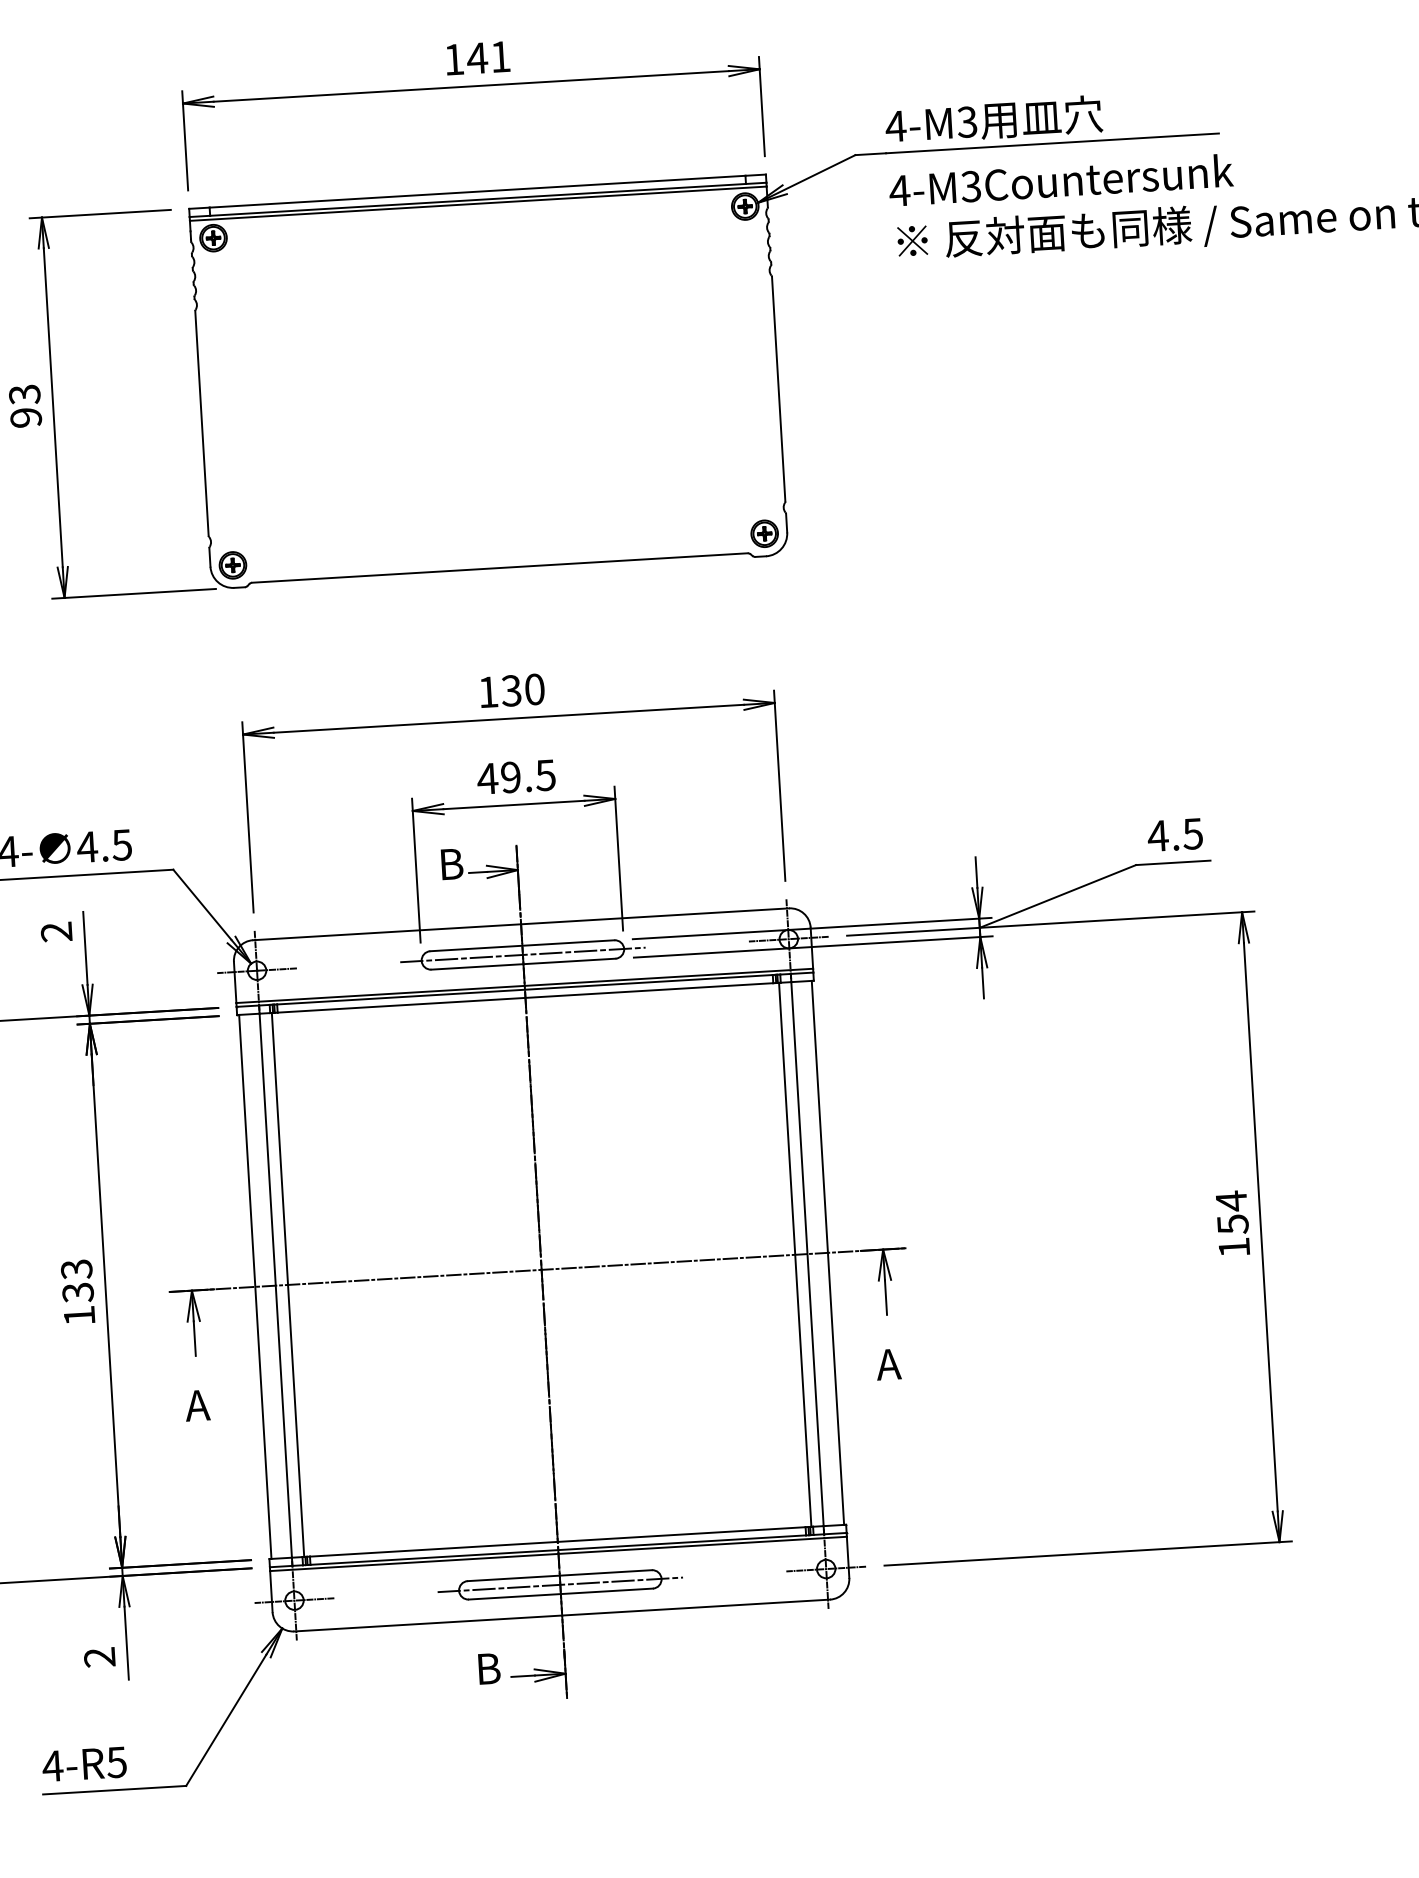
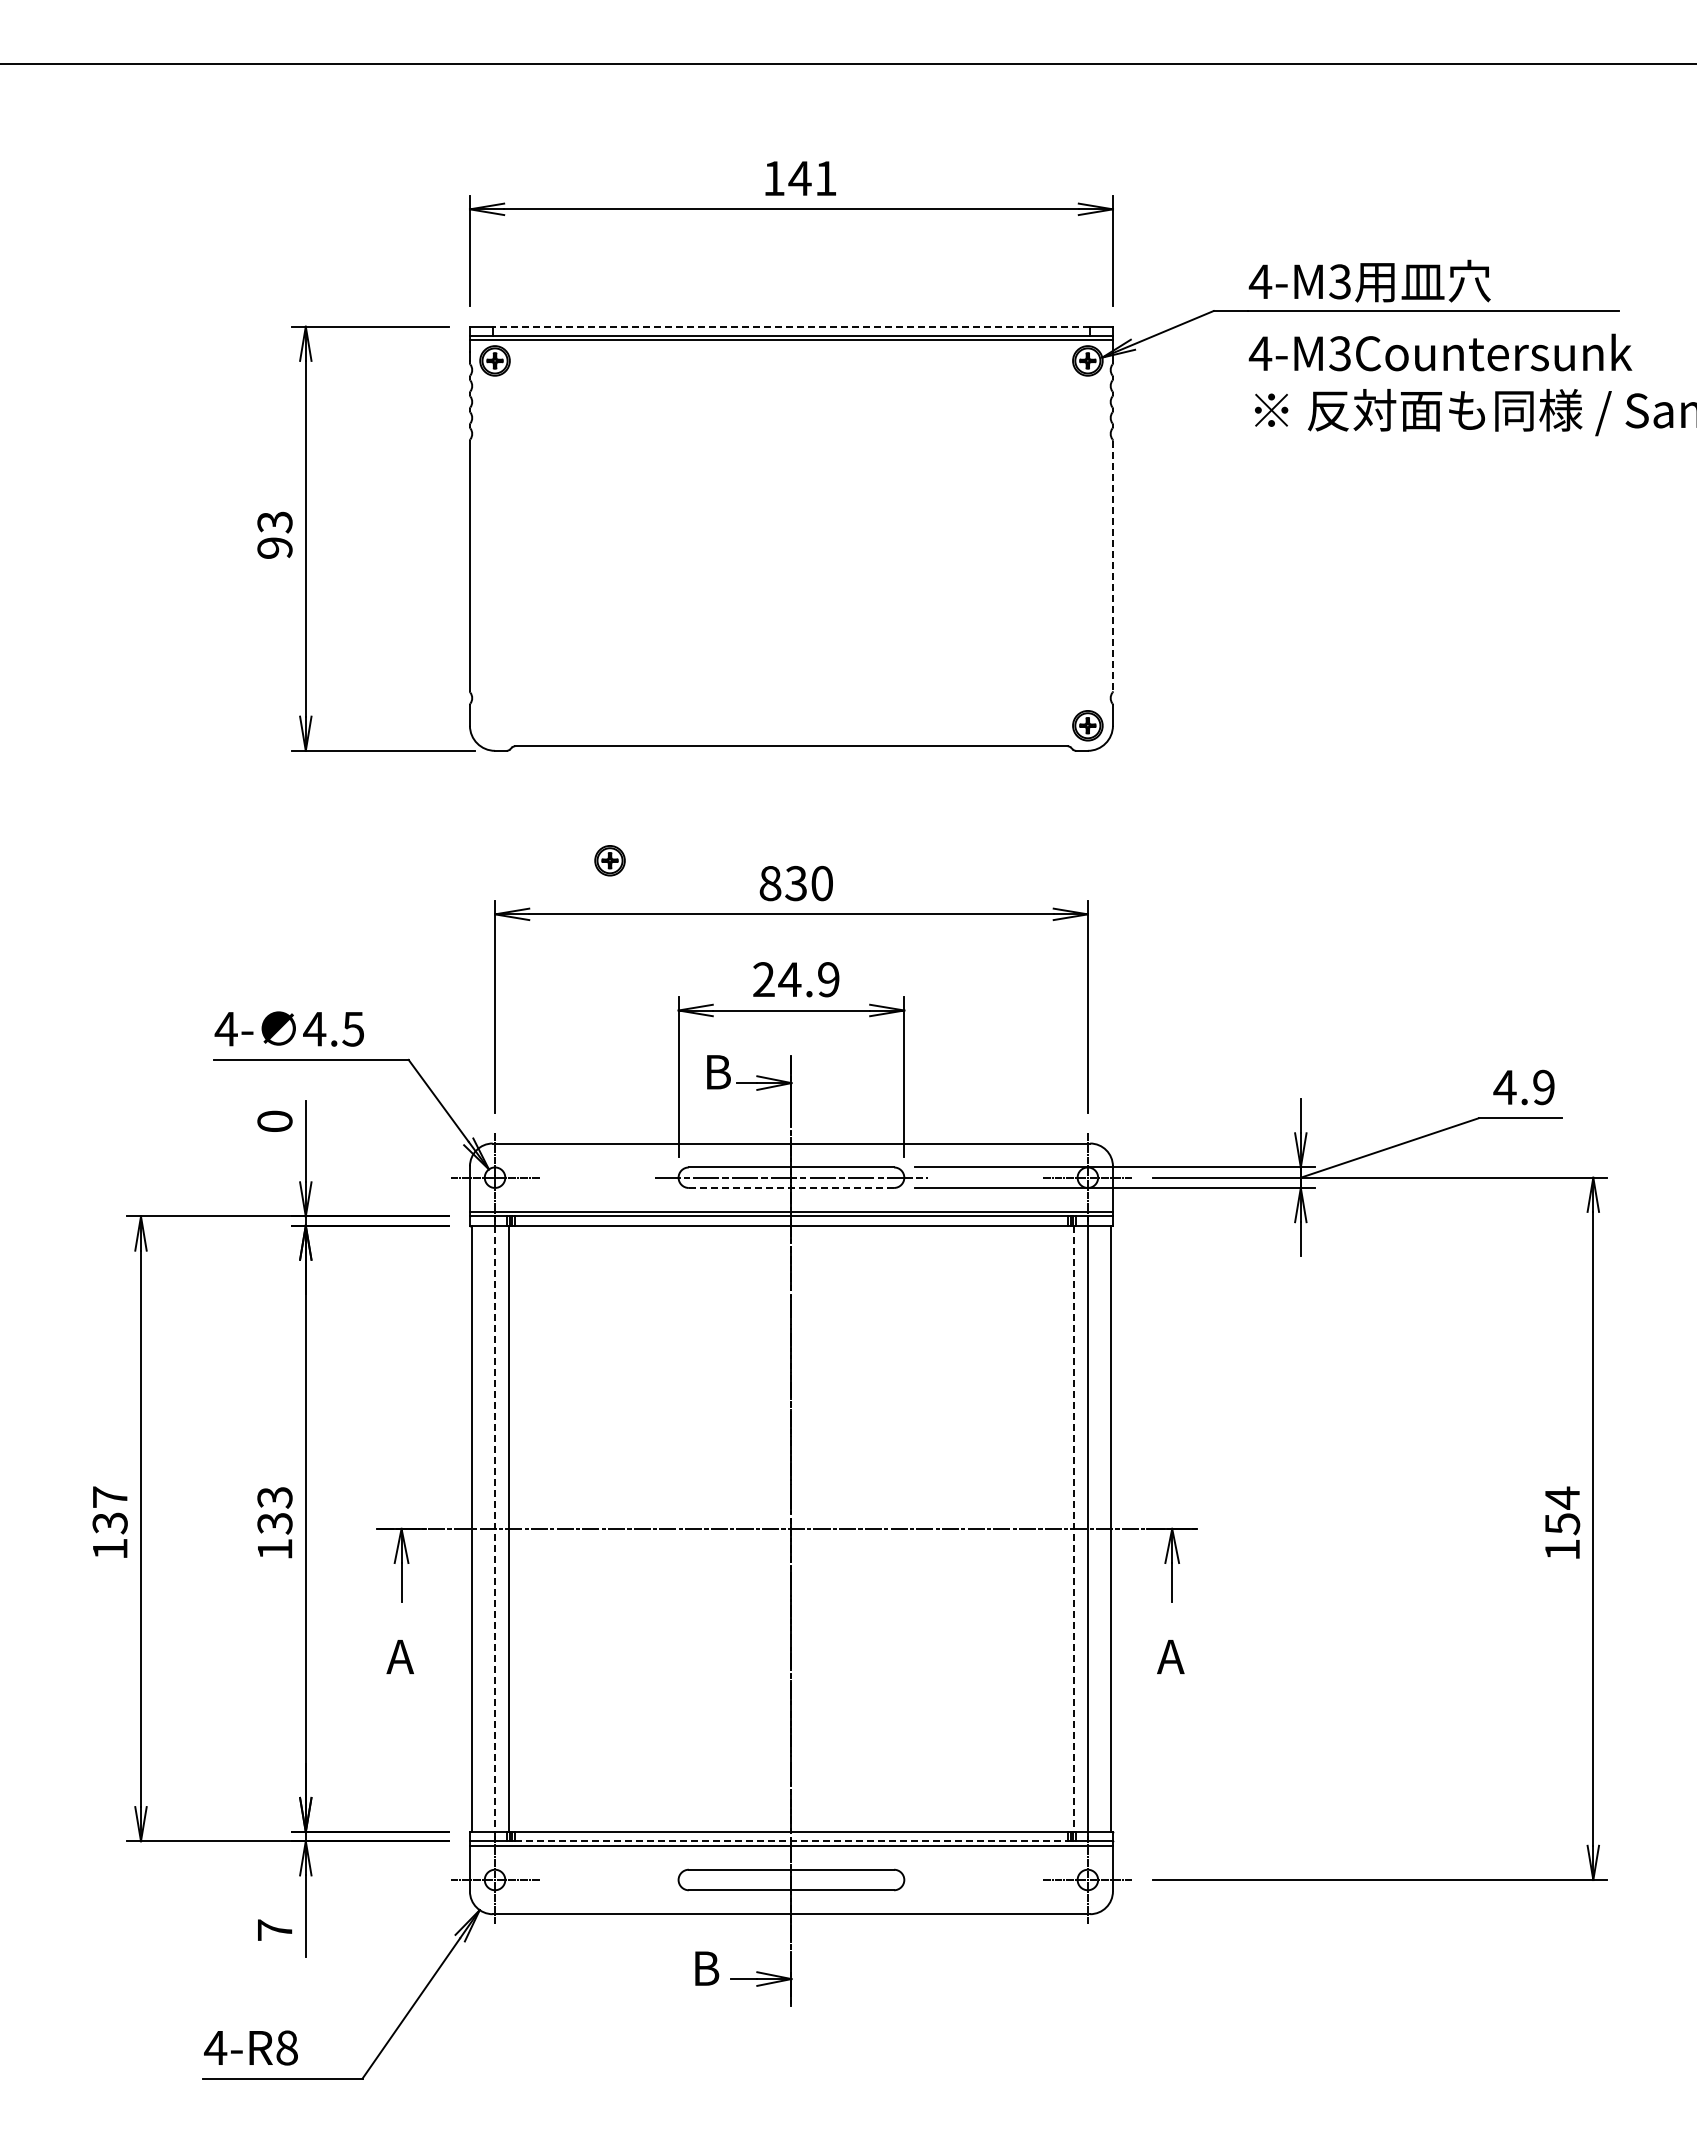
line: (477, 191) -> (791, 326), solid -> dashed
line: (778, 389) -> (1112, 566), solid -> dashed
part: (232, 565) -> (609, 860), moved
text: (488, 692) -> (770, 883), 130 -> 830
text: (515, 776) -> (795, 979), 49.5 -> 24.9
text: (1192, 833) -> (1543, 1087), 4.5 -> 4.9
text: (56, 932) -> (274, 1121), 2 -> 0
line: (523, 963) -> (791, 1187), solid -> dashed
line: (795, 1255) -> (1074, 1529), solid -> dashed
line: (276, 1286) -> (495, 1529), solid -> dashed
line: (558, 1550) -> (791, 1841), solid -> dashed
line: (560, 1585) -> (791, 1880), removed
text: (99, 1657) -> (274, 1930), 2 -> 7
text: (116, 1762) -> (286, 2047), 4-R5 -> 4-R8

